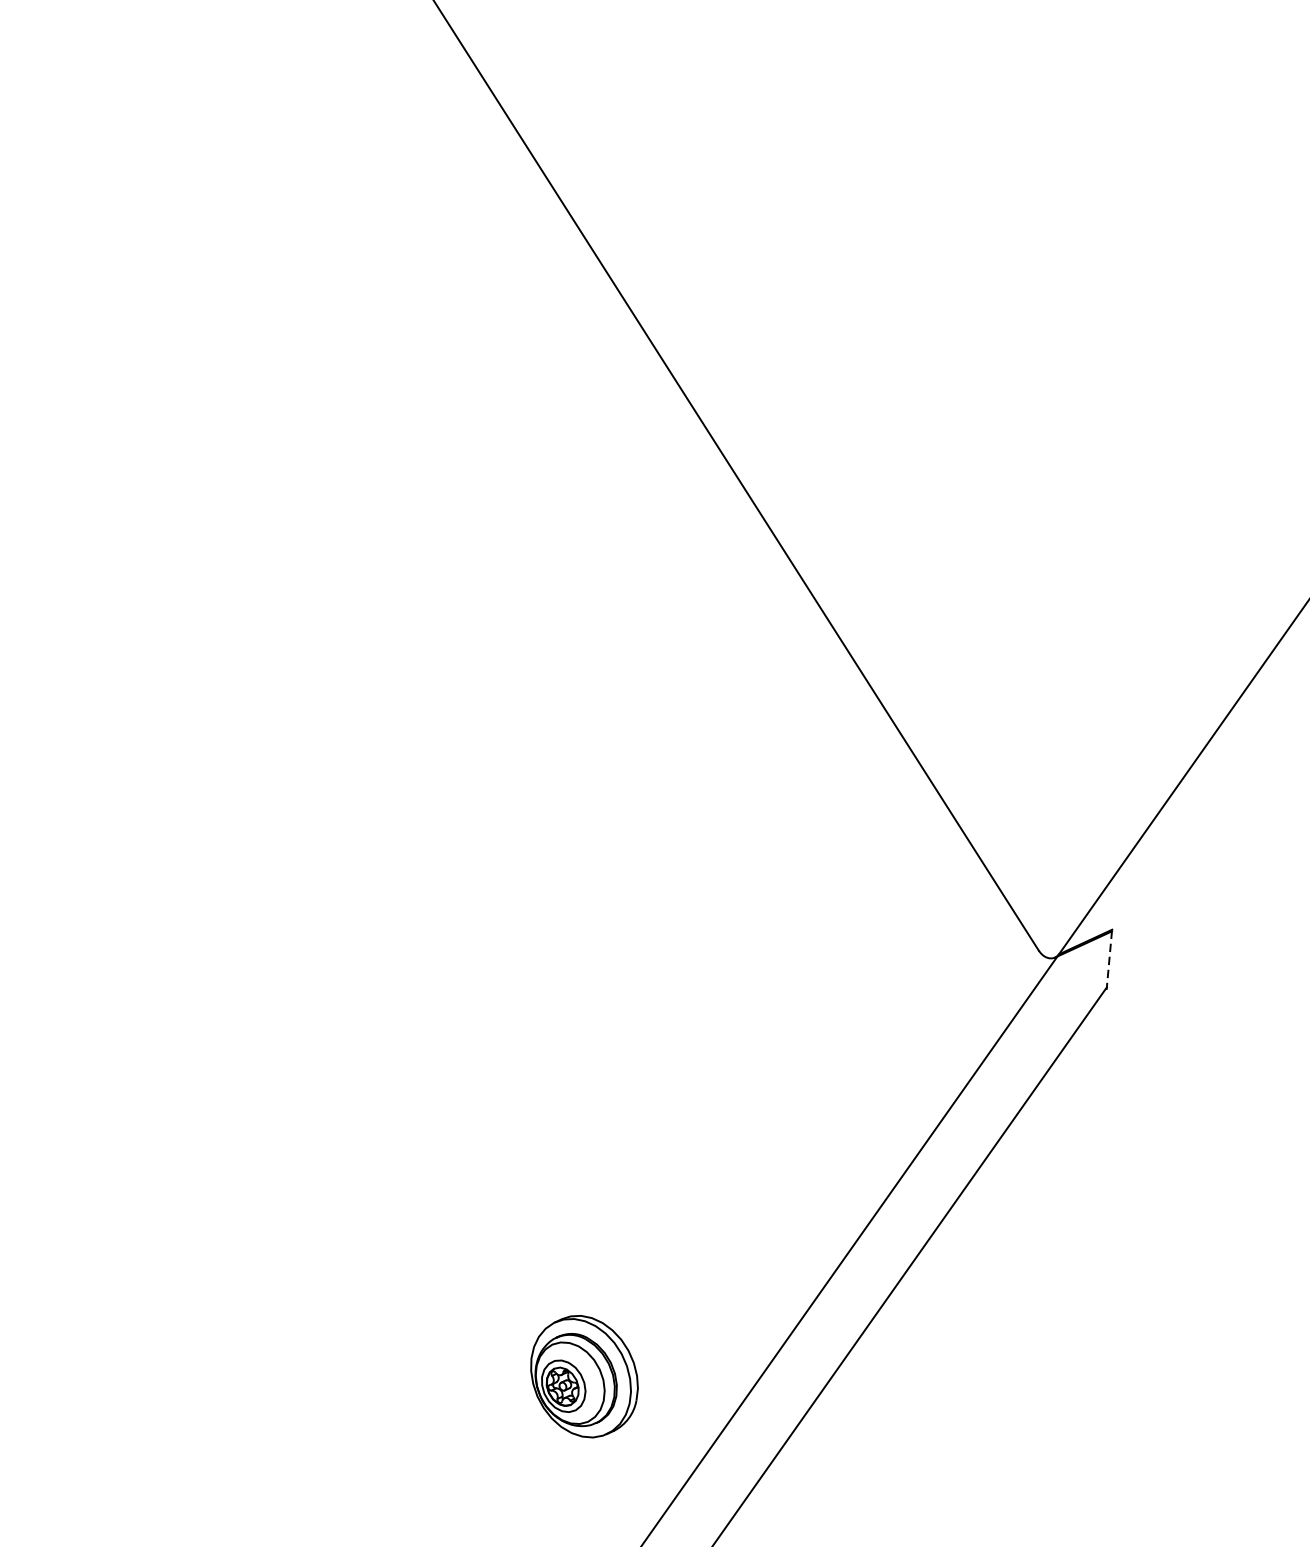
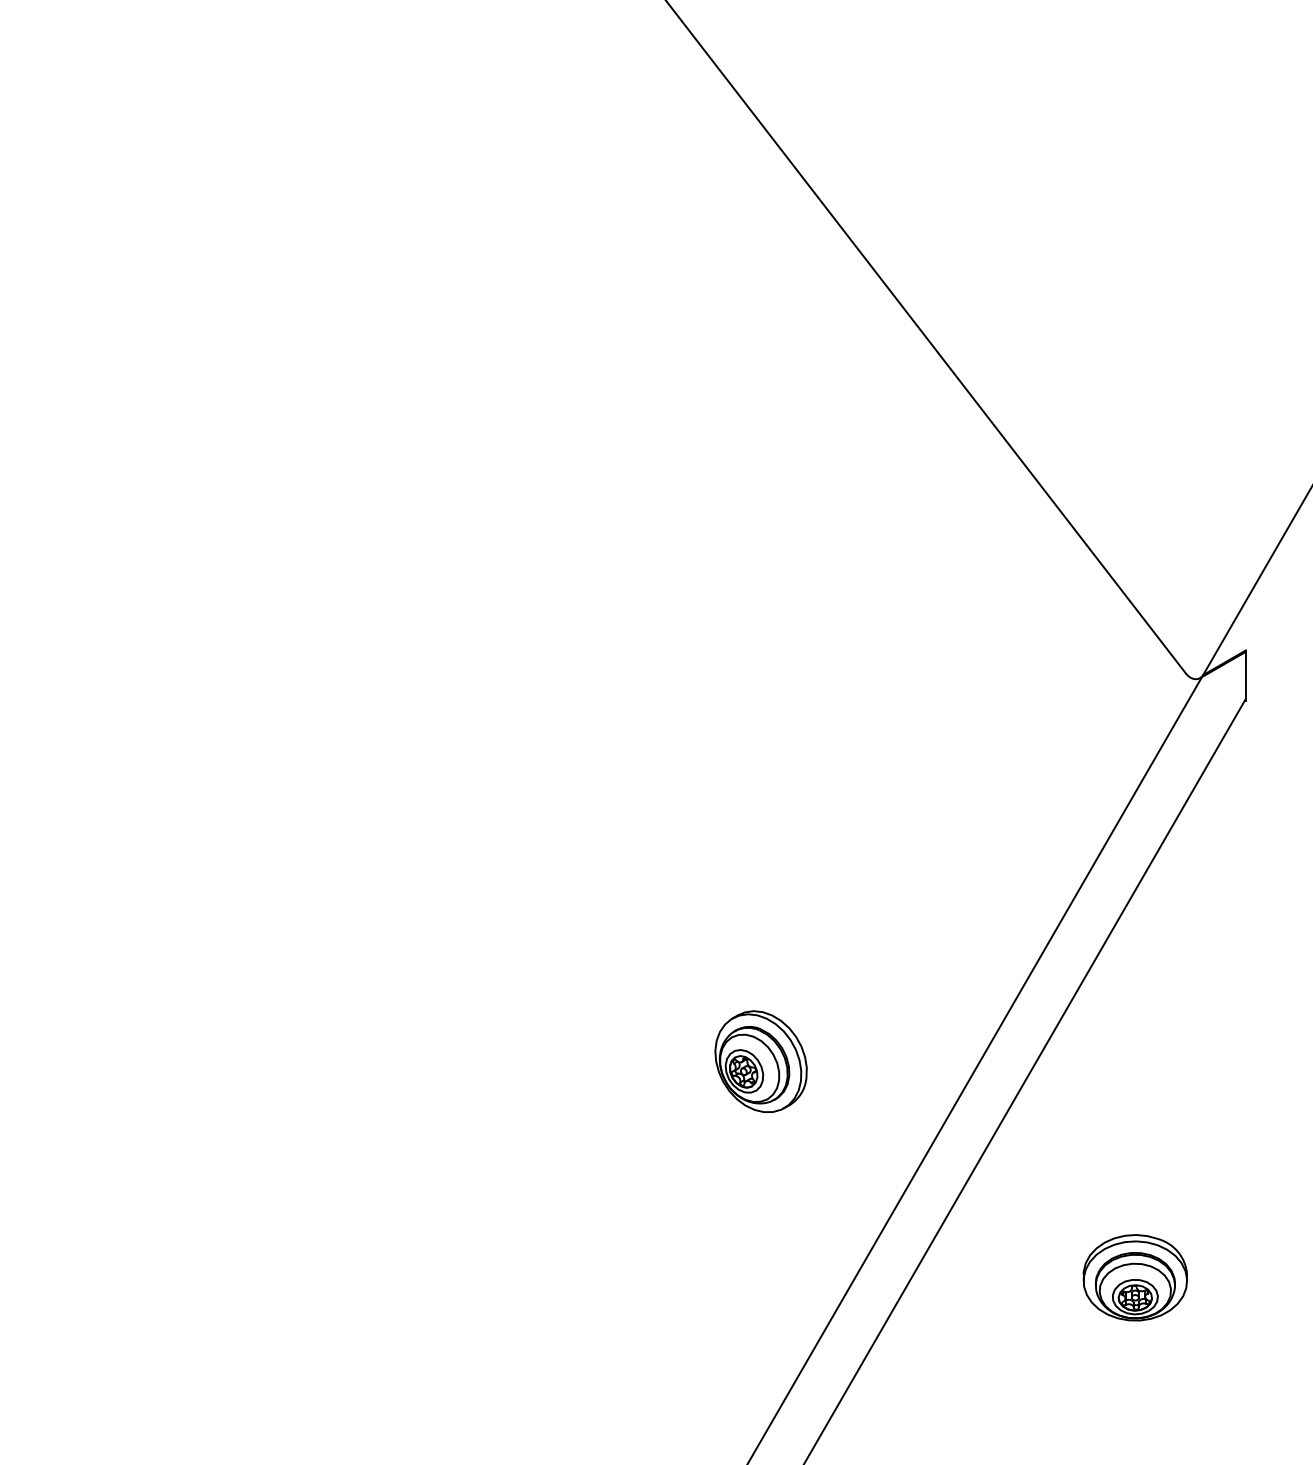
line: (1109, 960) -> (1245, 676), dashed -> solid
part: (583, 1376) -> (760, 1061), moved

